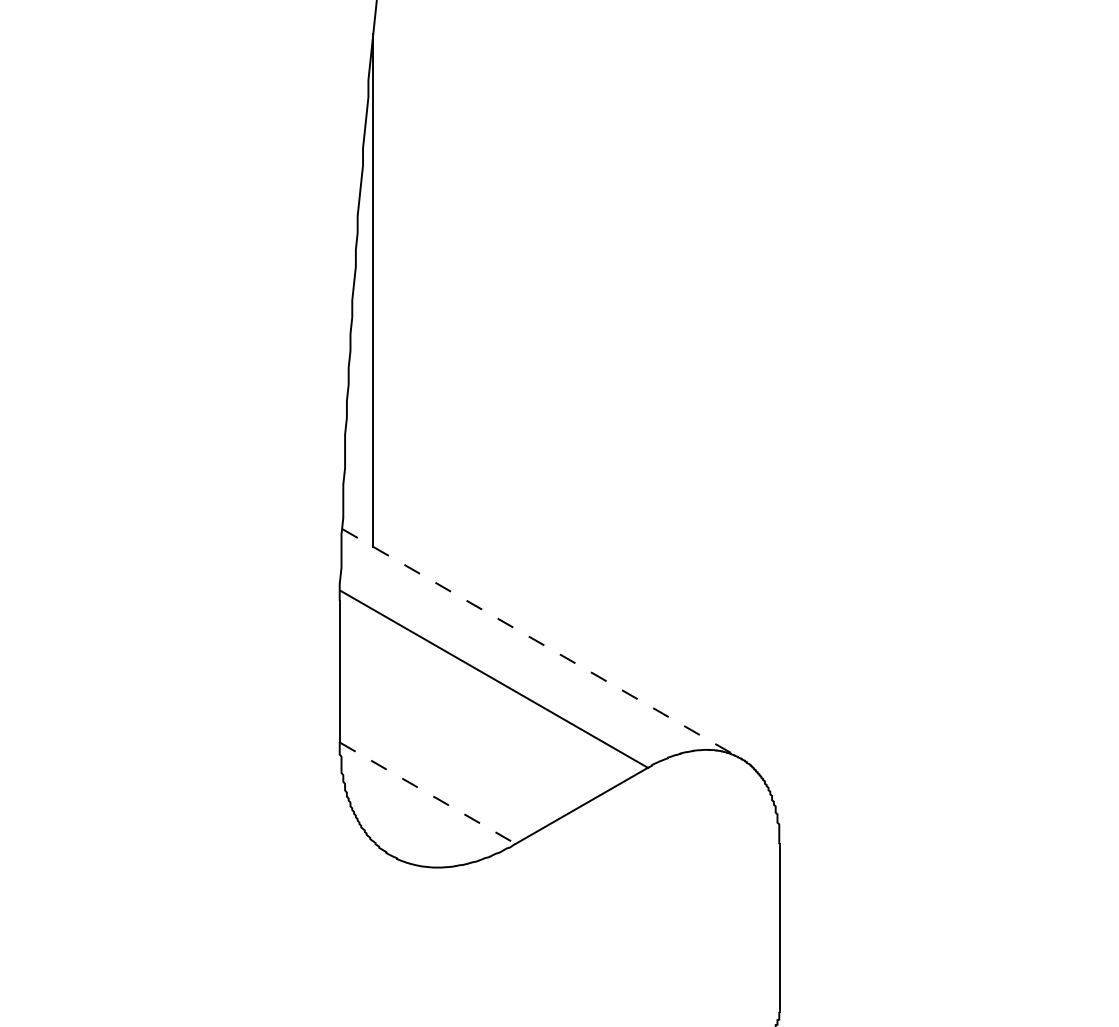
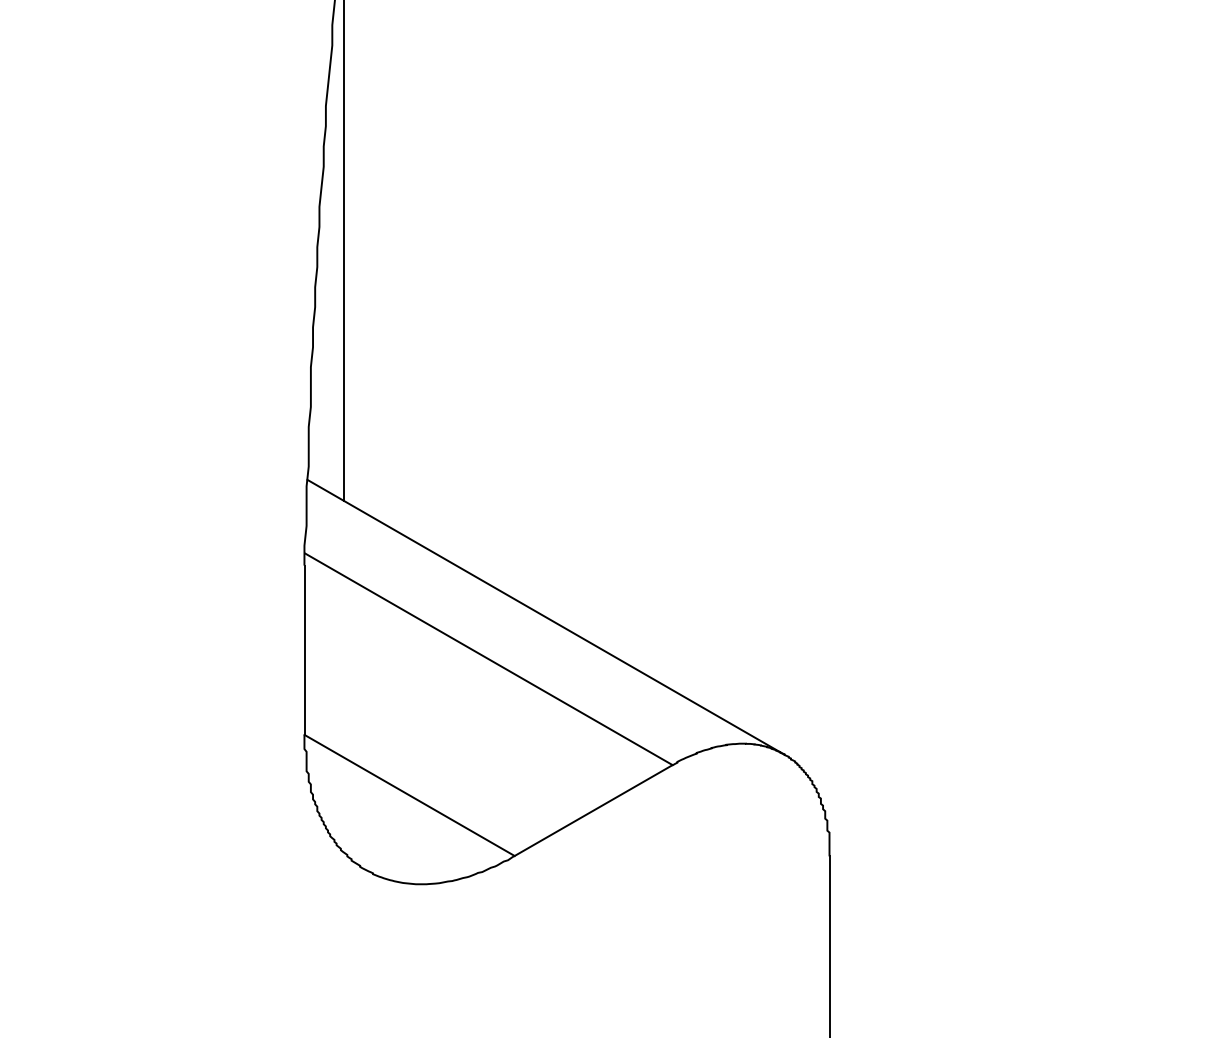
line: (541, 644) -> (545, 617), dashed -> solid
line: (428, 793) -> (410, 795), dashed -> solid

